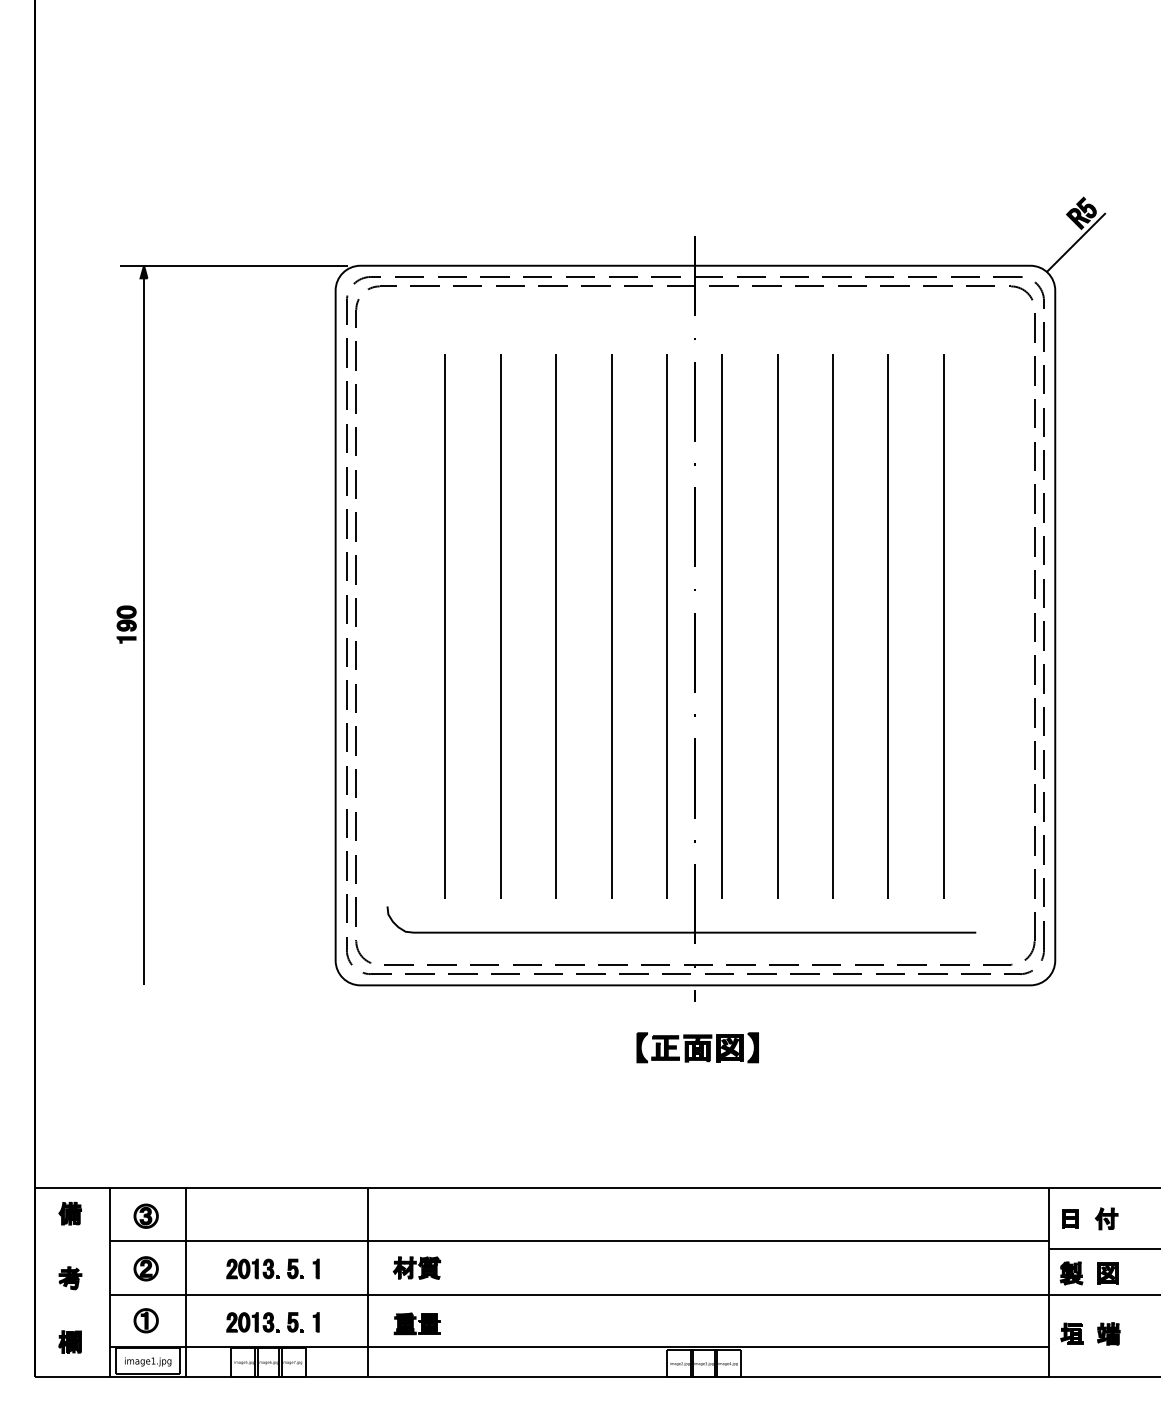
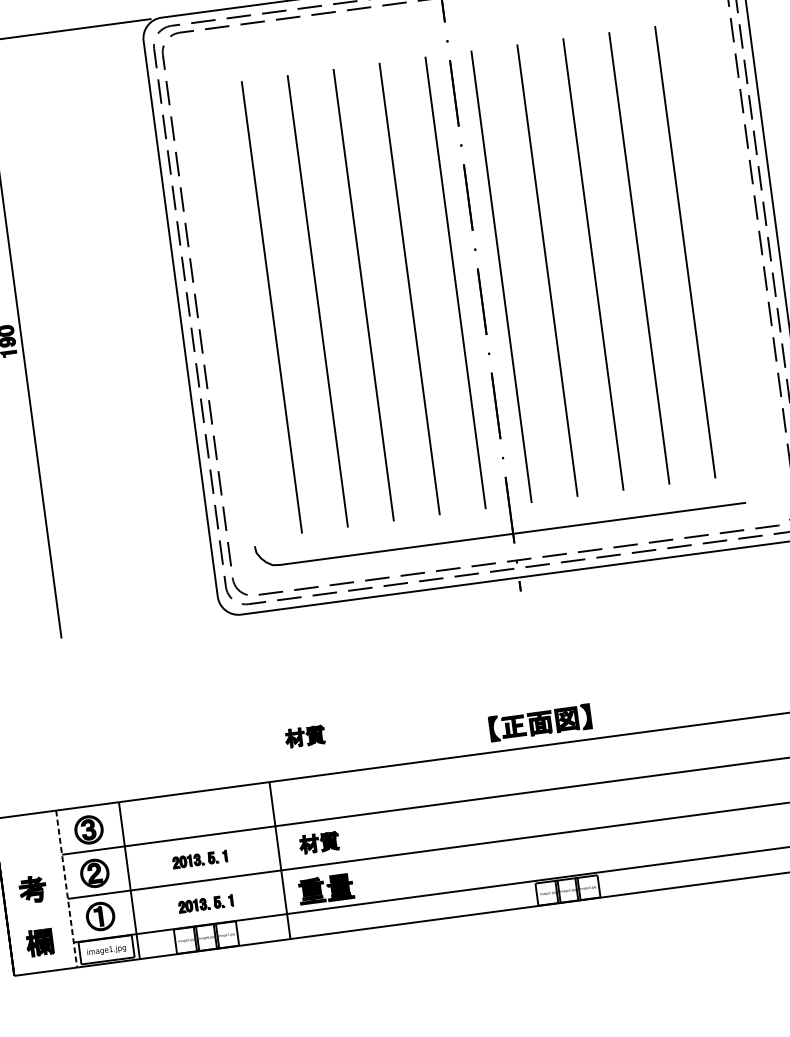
part: (697, 1047) -> (540, 722), moved
part: (416, 1139) -> (304, 736), added
part: (69, 1213) -> (25, 836), removed
part: (145, 1215) -> (88, 829), size x1.4
part: (145, 1268) -> (94, 873), size x1.4
part: (272, 1268) -> (199, 859), size x0.7
part: (70, 1278) -> (33, 889), size x1.4
line: (110, 1282) -> (66, 888), solid -> dashed
part: (145, 1320) -> (99, 916), size x1.4
part: (272, 1322) -> (205, 904), size x0.7
part: (416, 1323) -> (325, 888), size x1.4
part: (69, 1341) -> (39, 942), size x1.4

